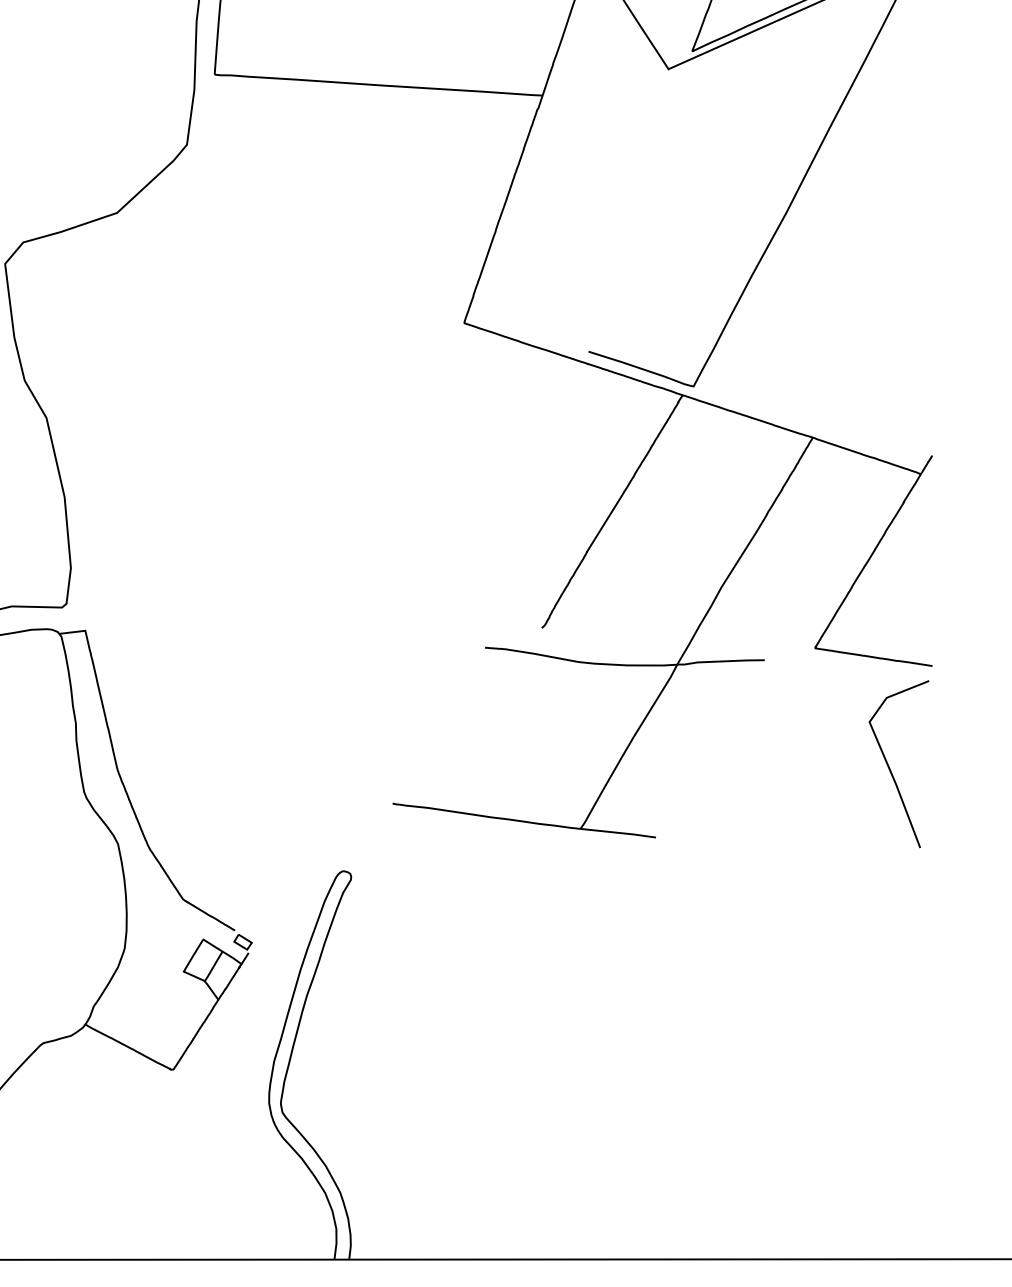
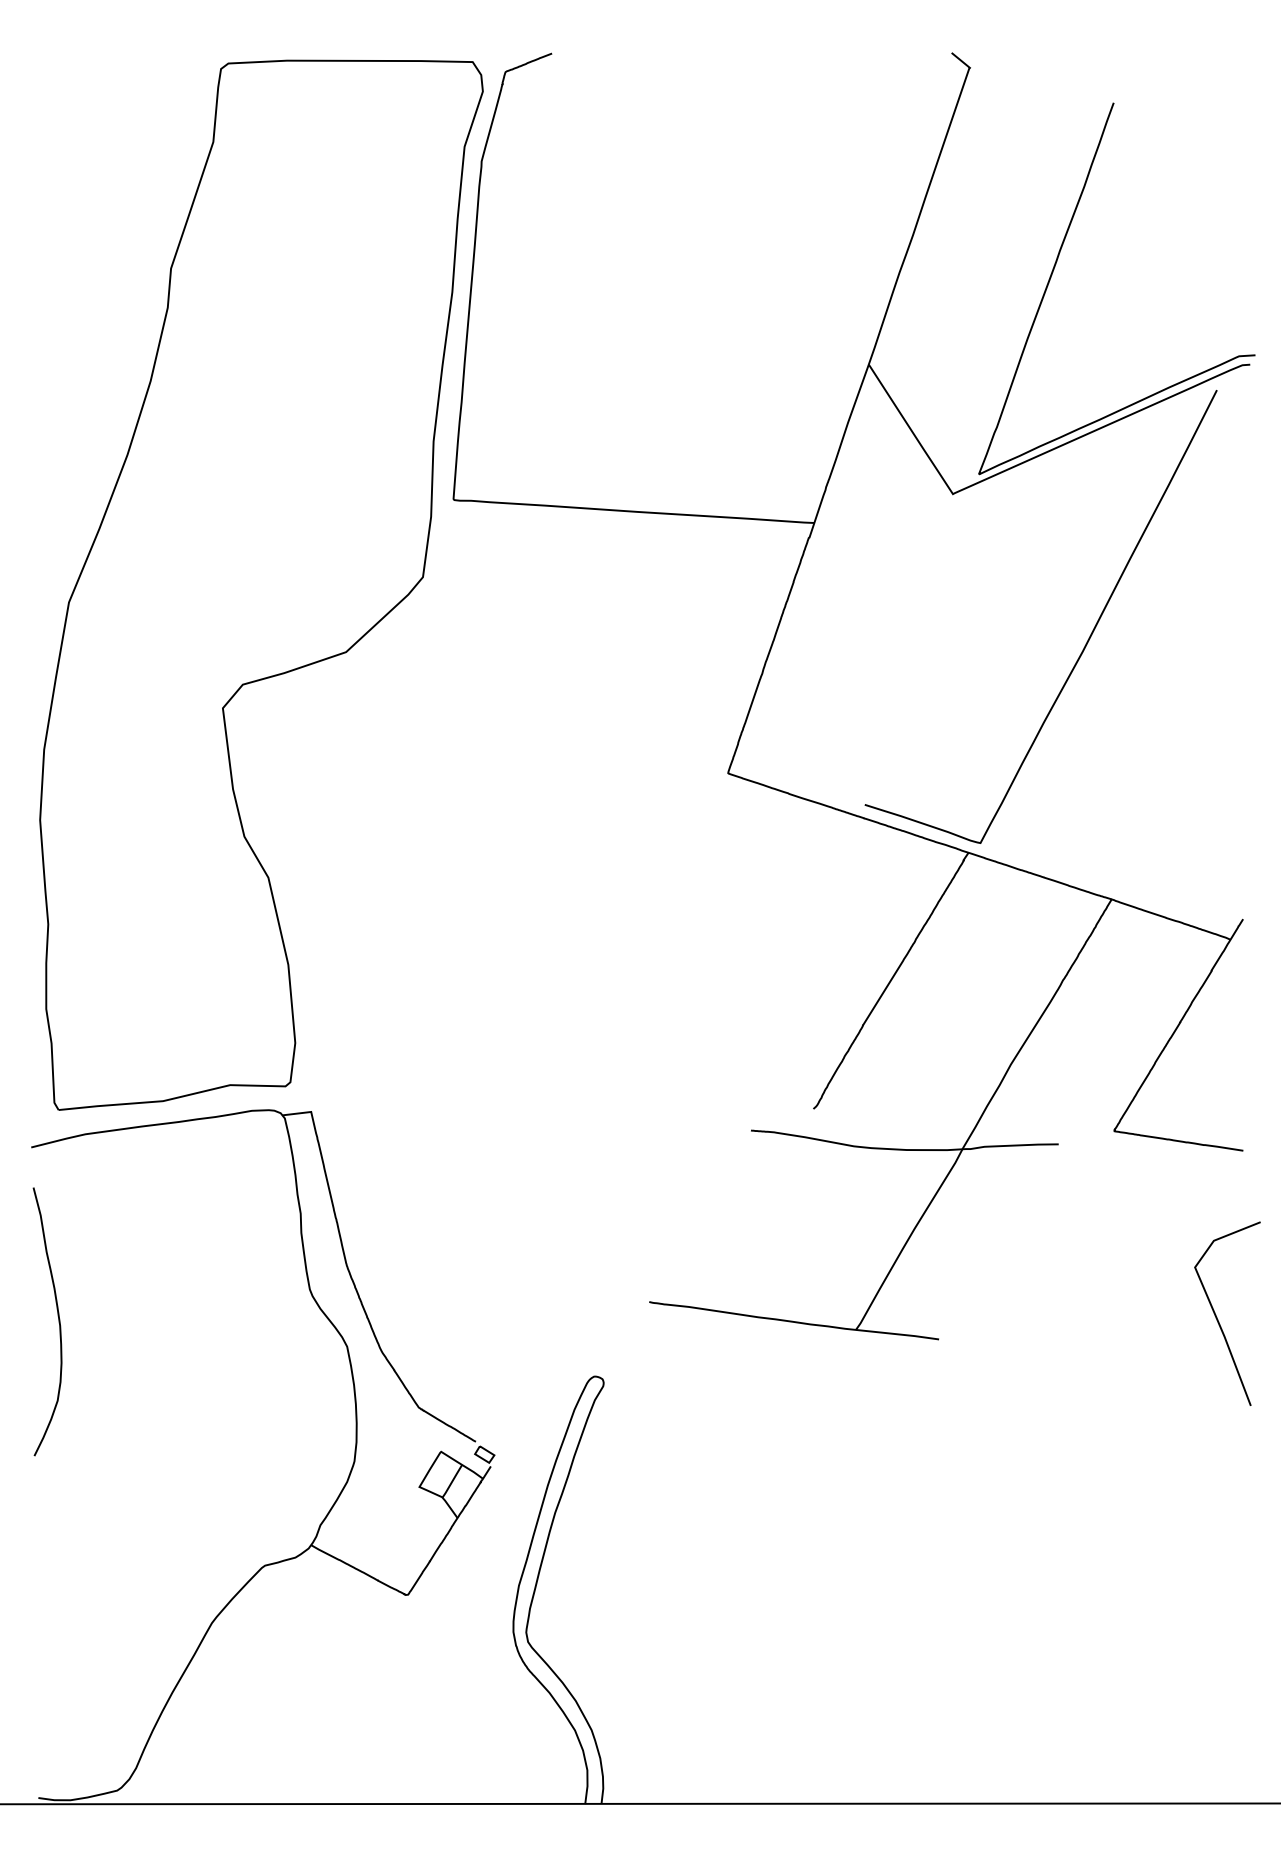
line: (889, 767) -> (1217, 1317), moved

